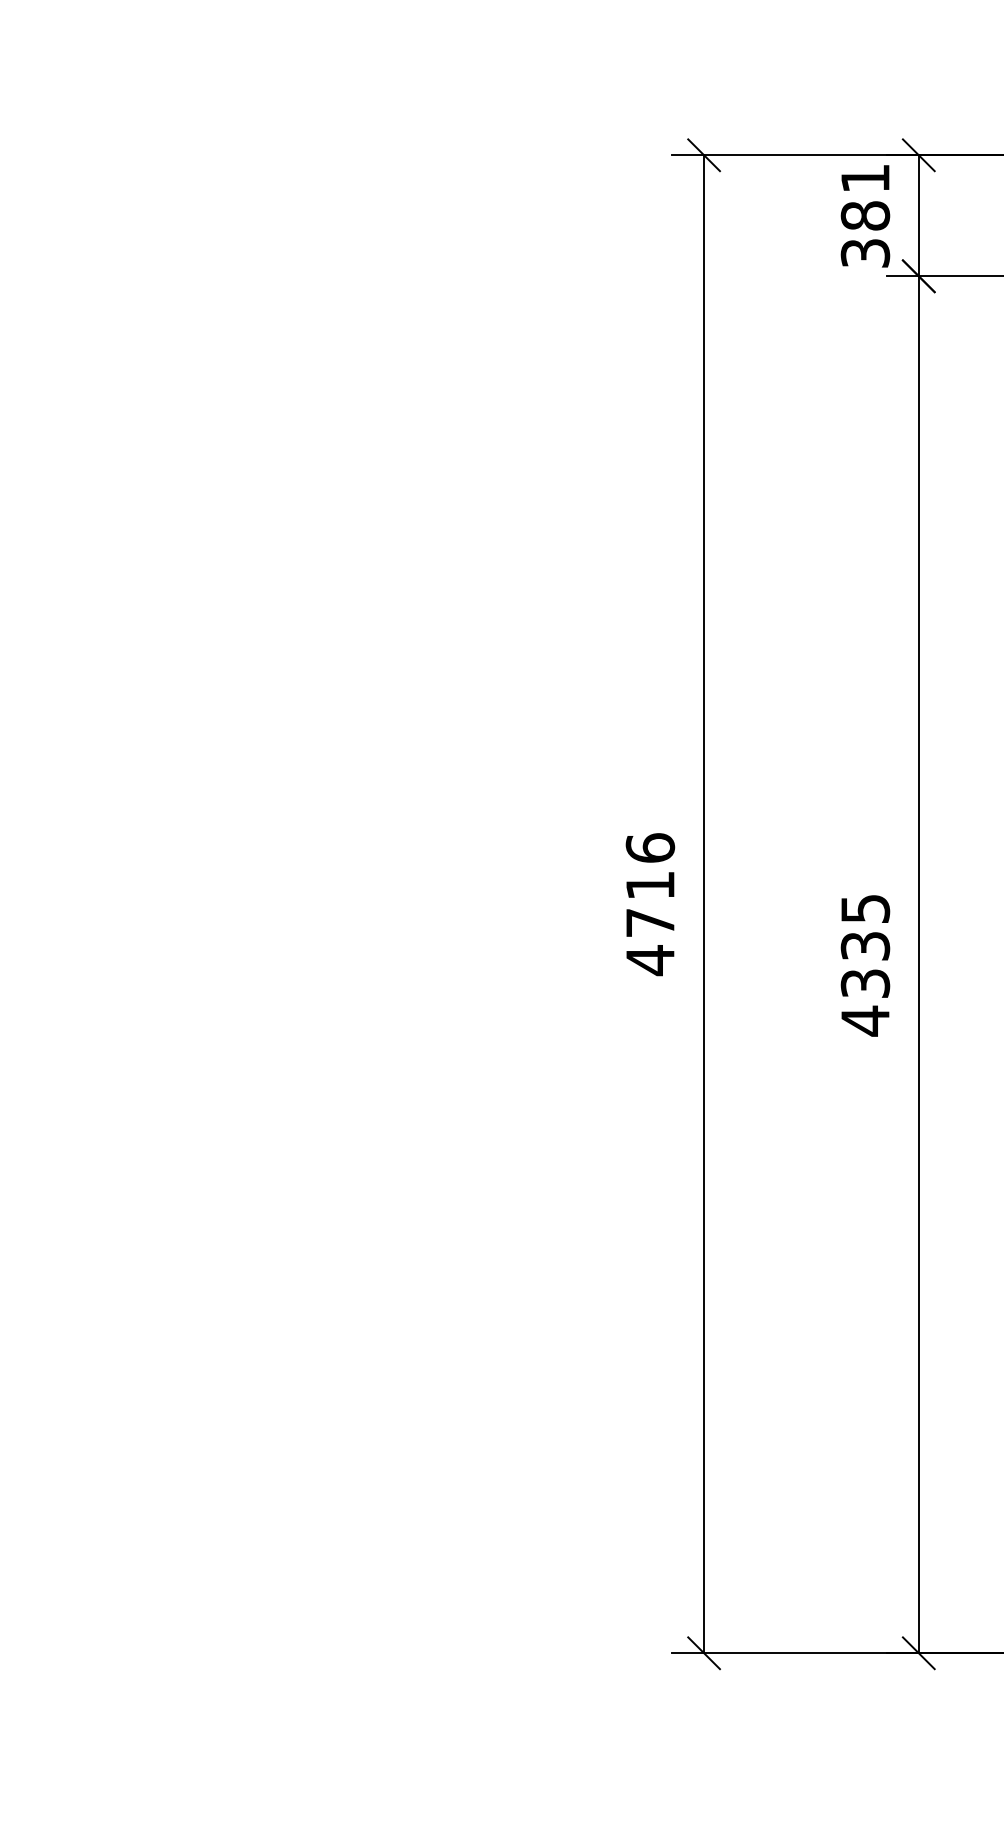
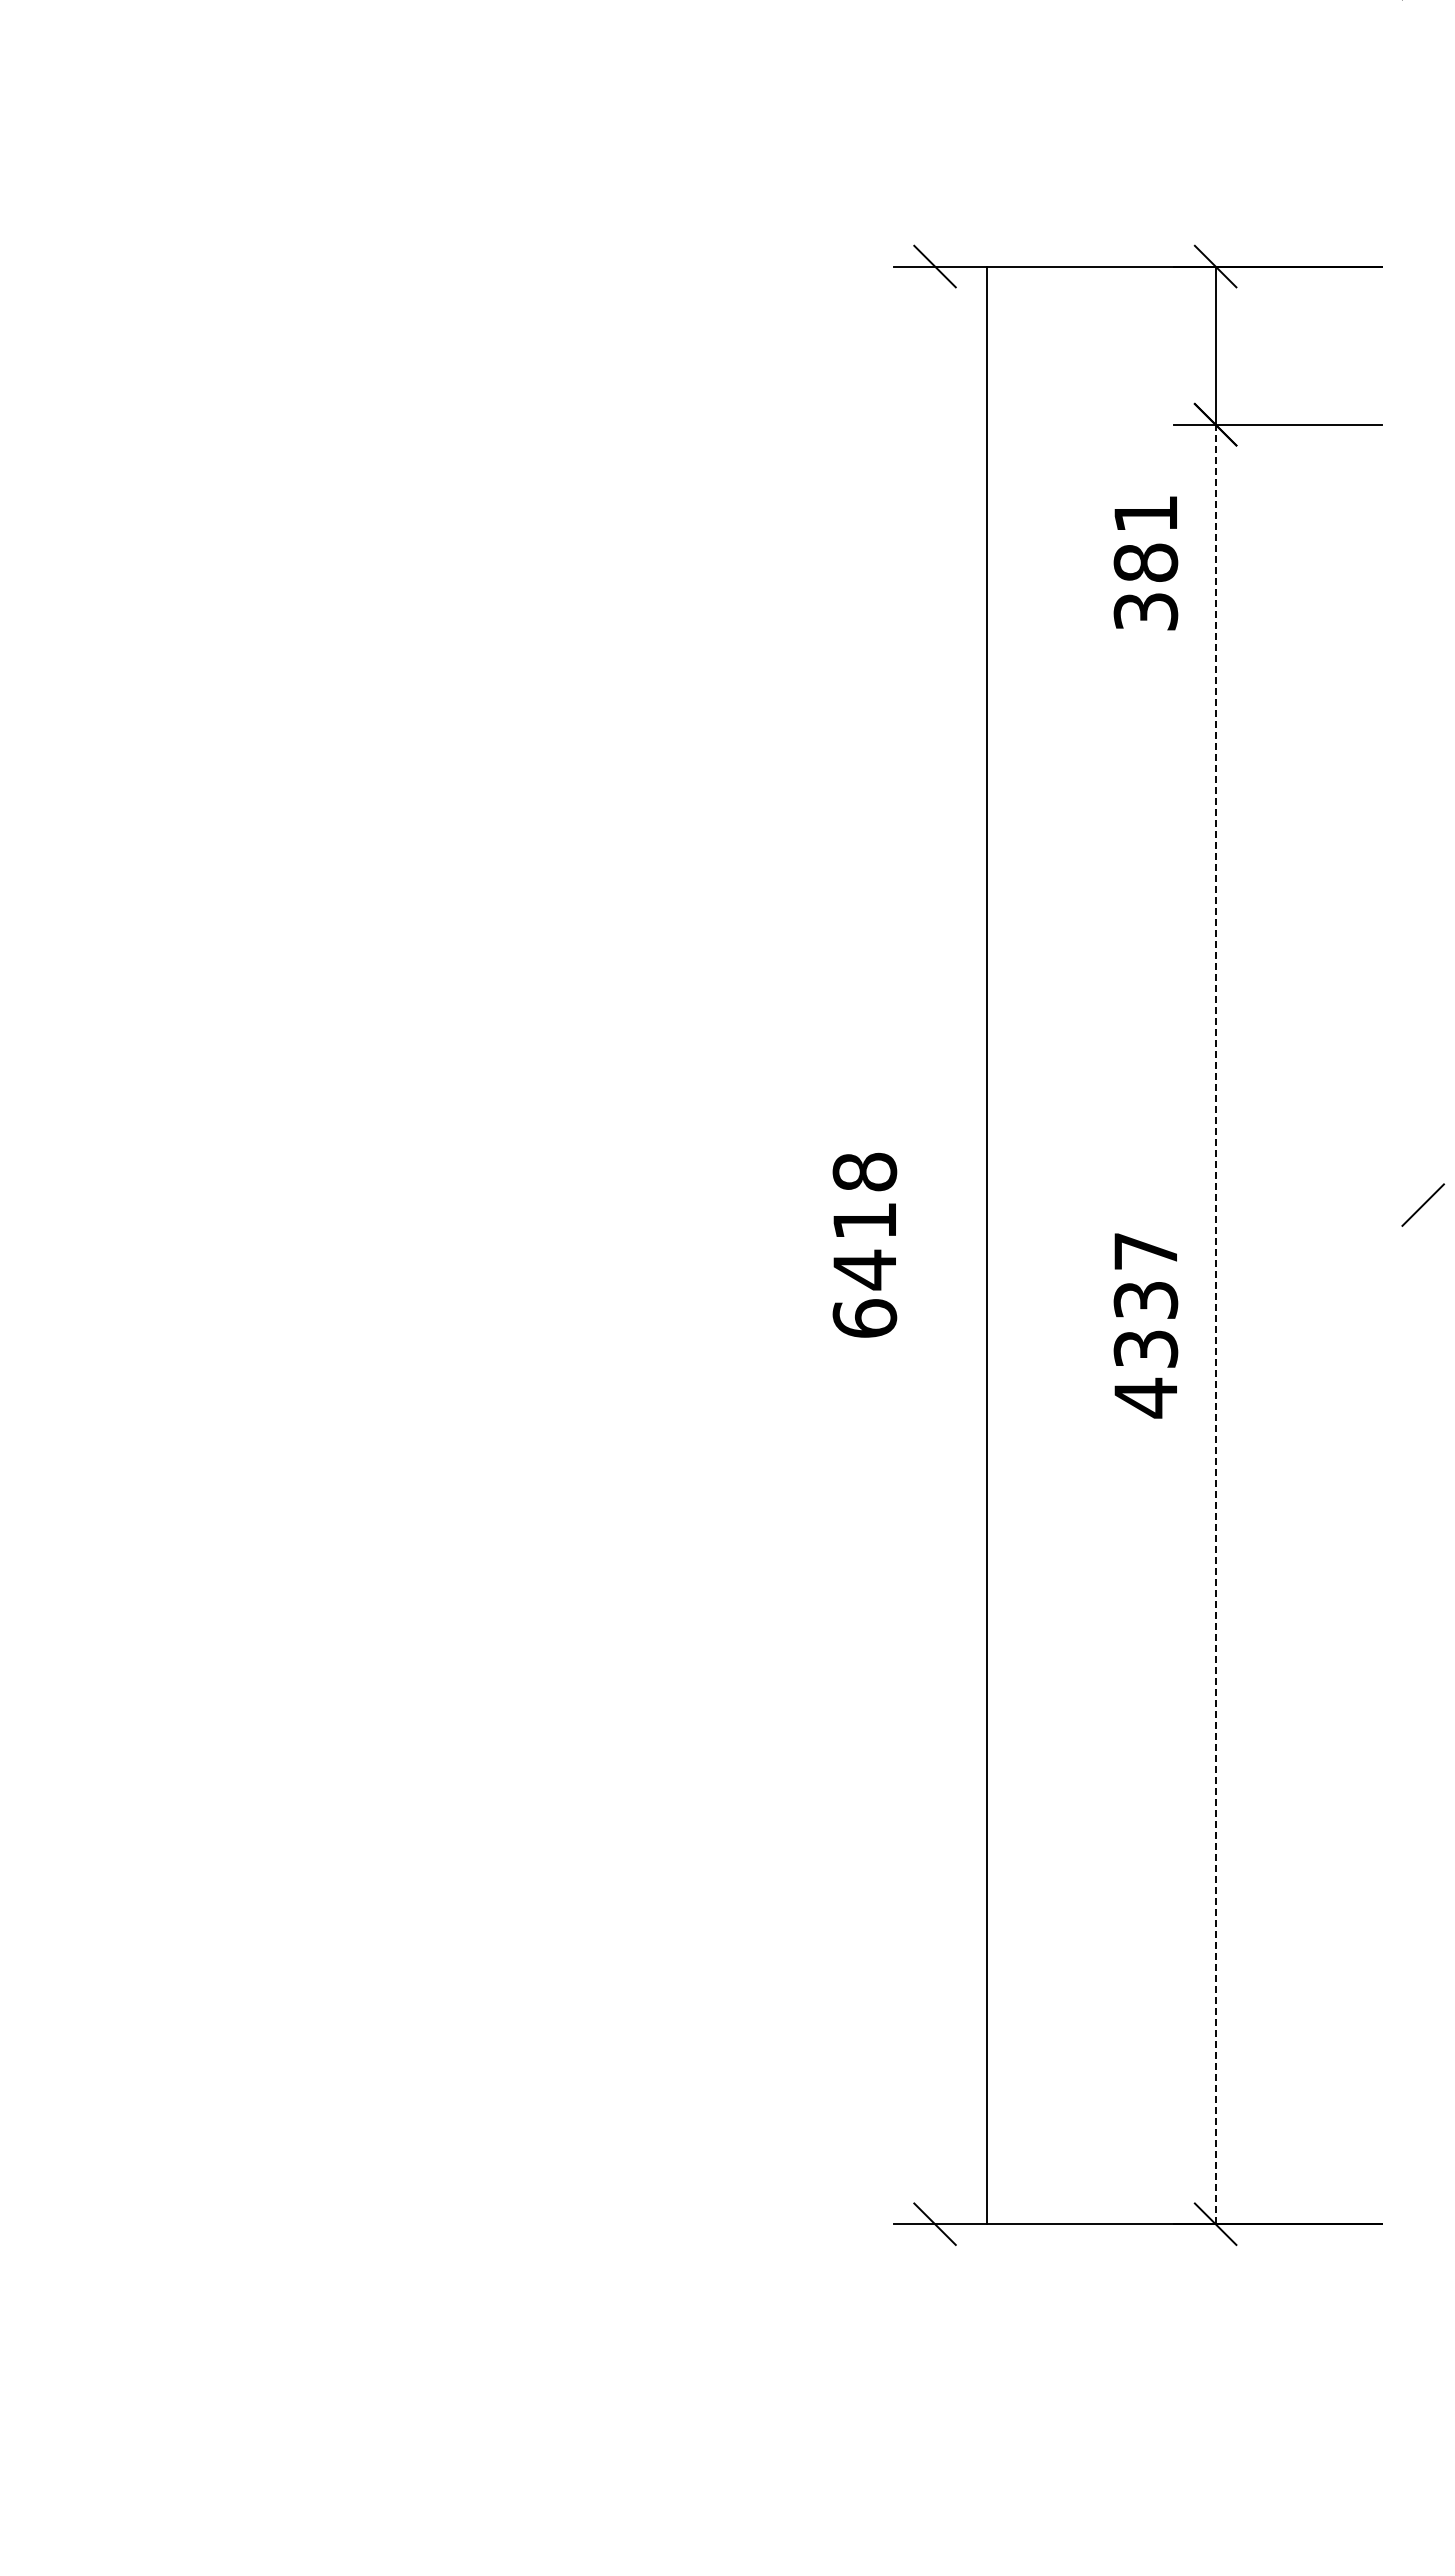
text: (865, 216) -> (1145, 563), moved
text: (650, 904) -> (864, 1245), 4716 -> 6418
line: (704, 904) -> (987, 1245), moved
text: (865, 908) -> (1146, 1251), 4335 -> 4337
line: (918, 964) -> (1215, 1324), solid -> dashed

